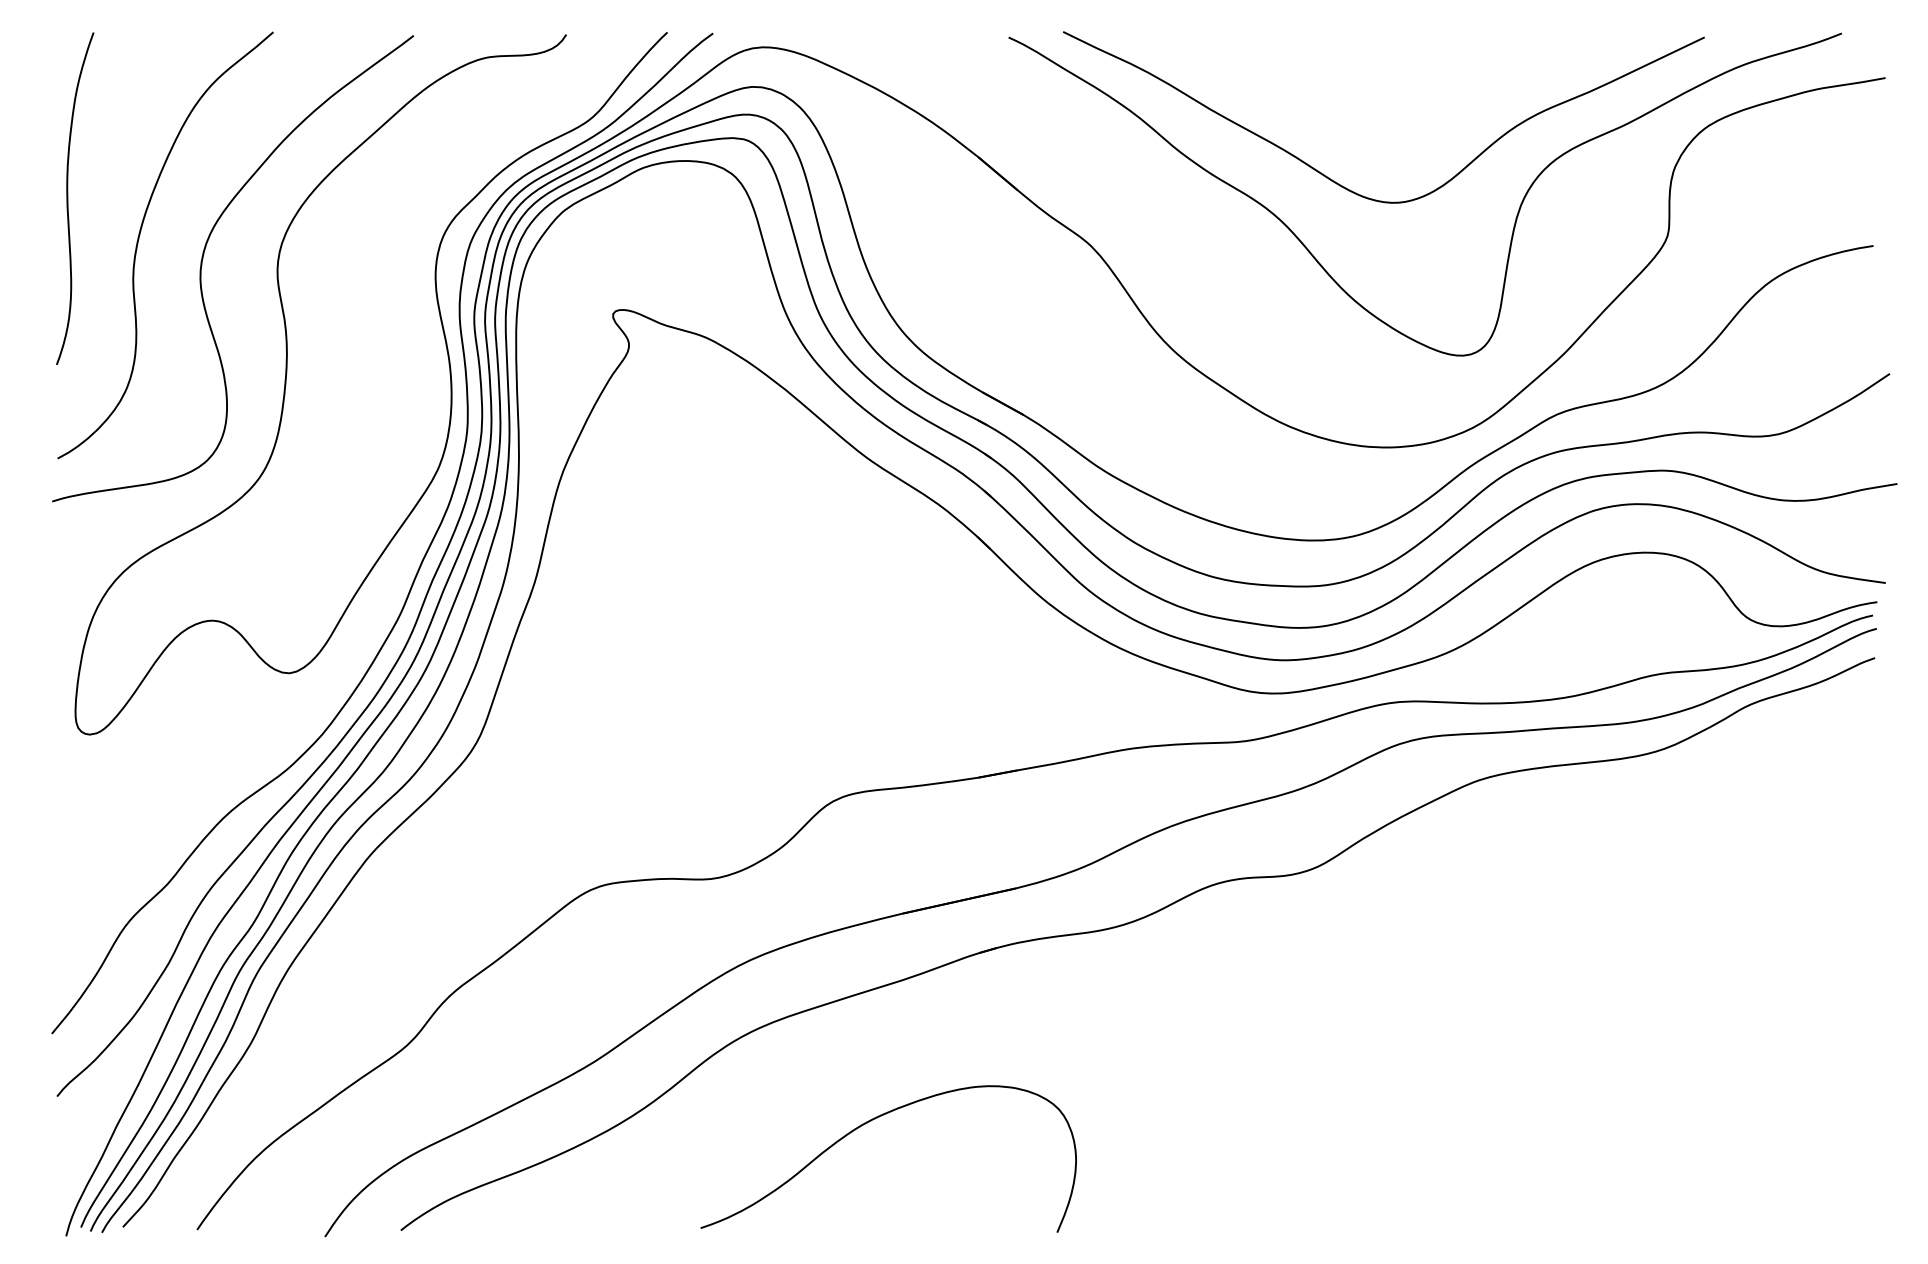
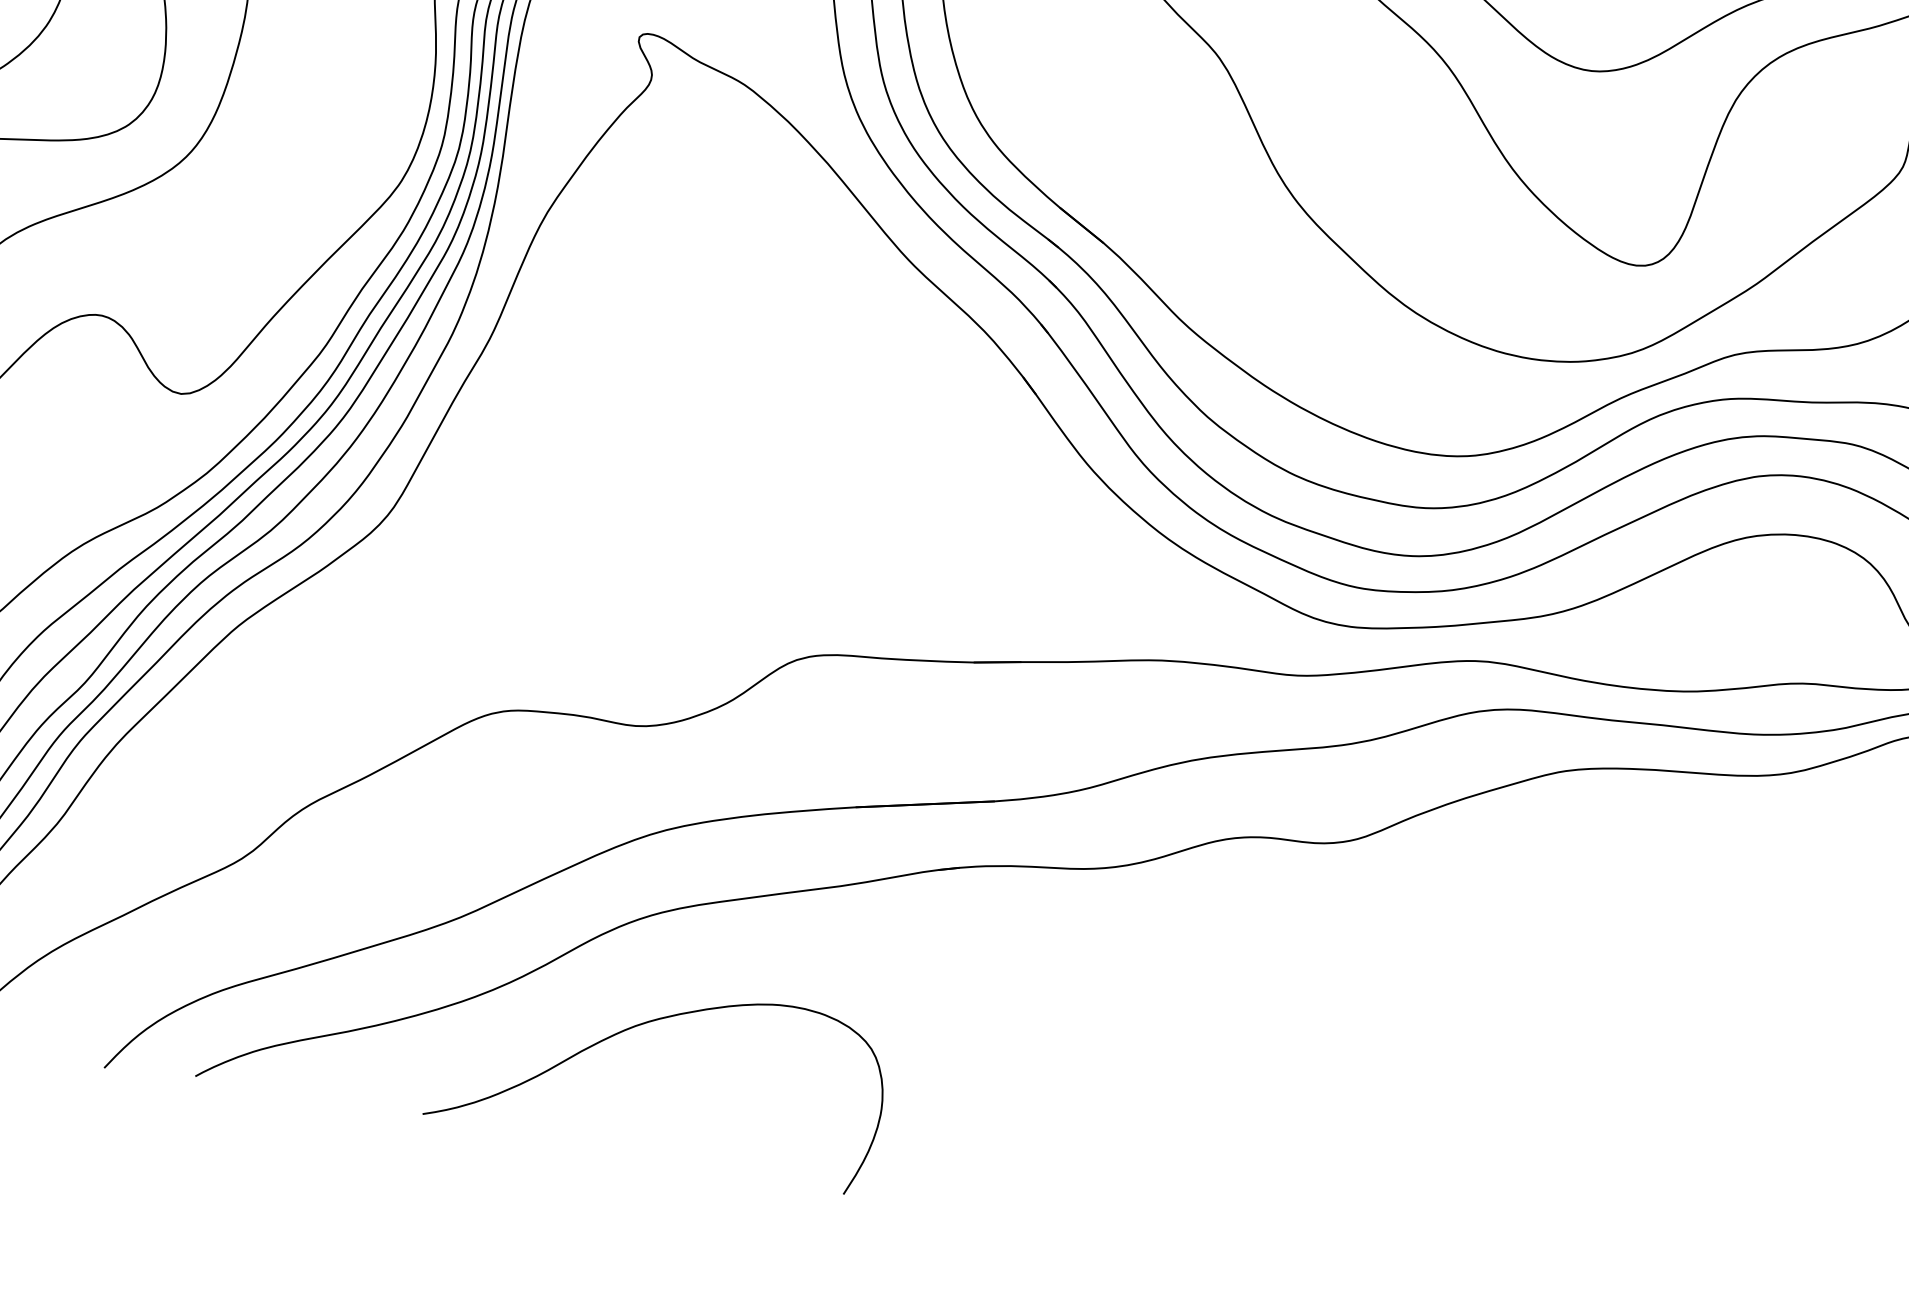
curve: (869, 1122) -> (644, 1024), moved

